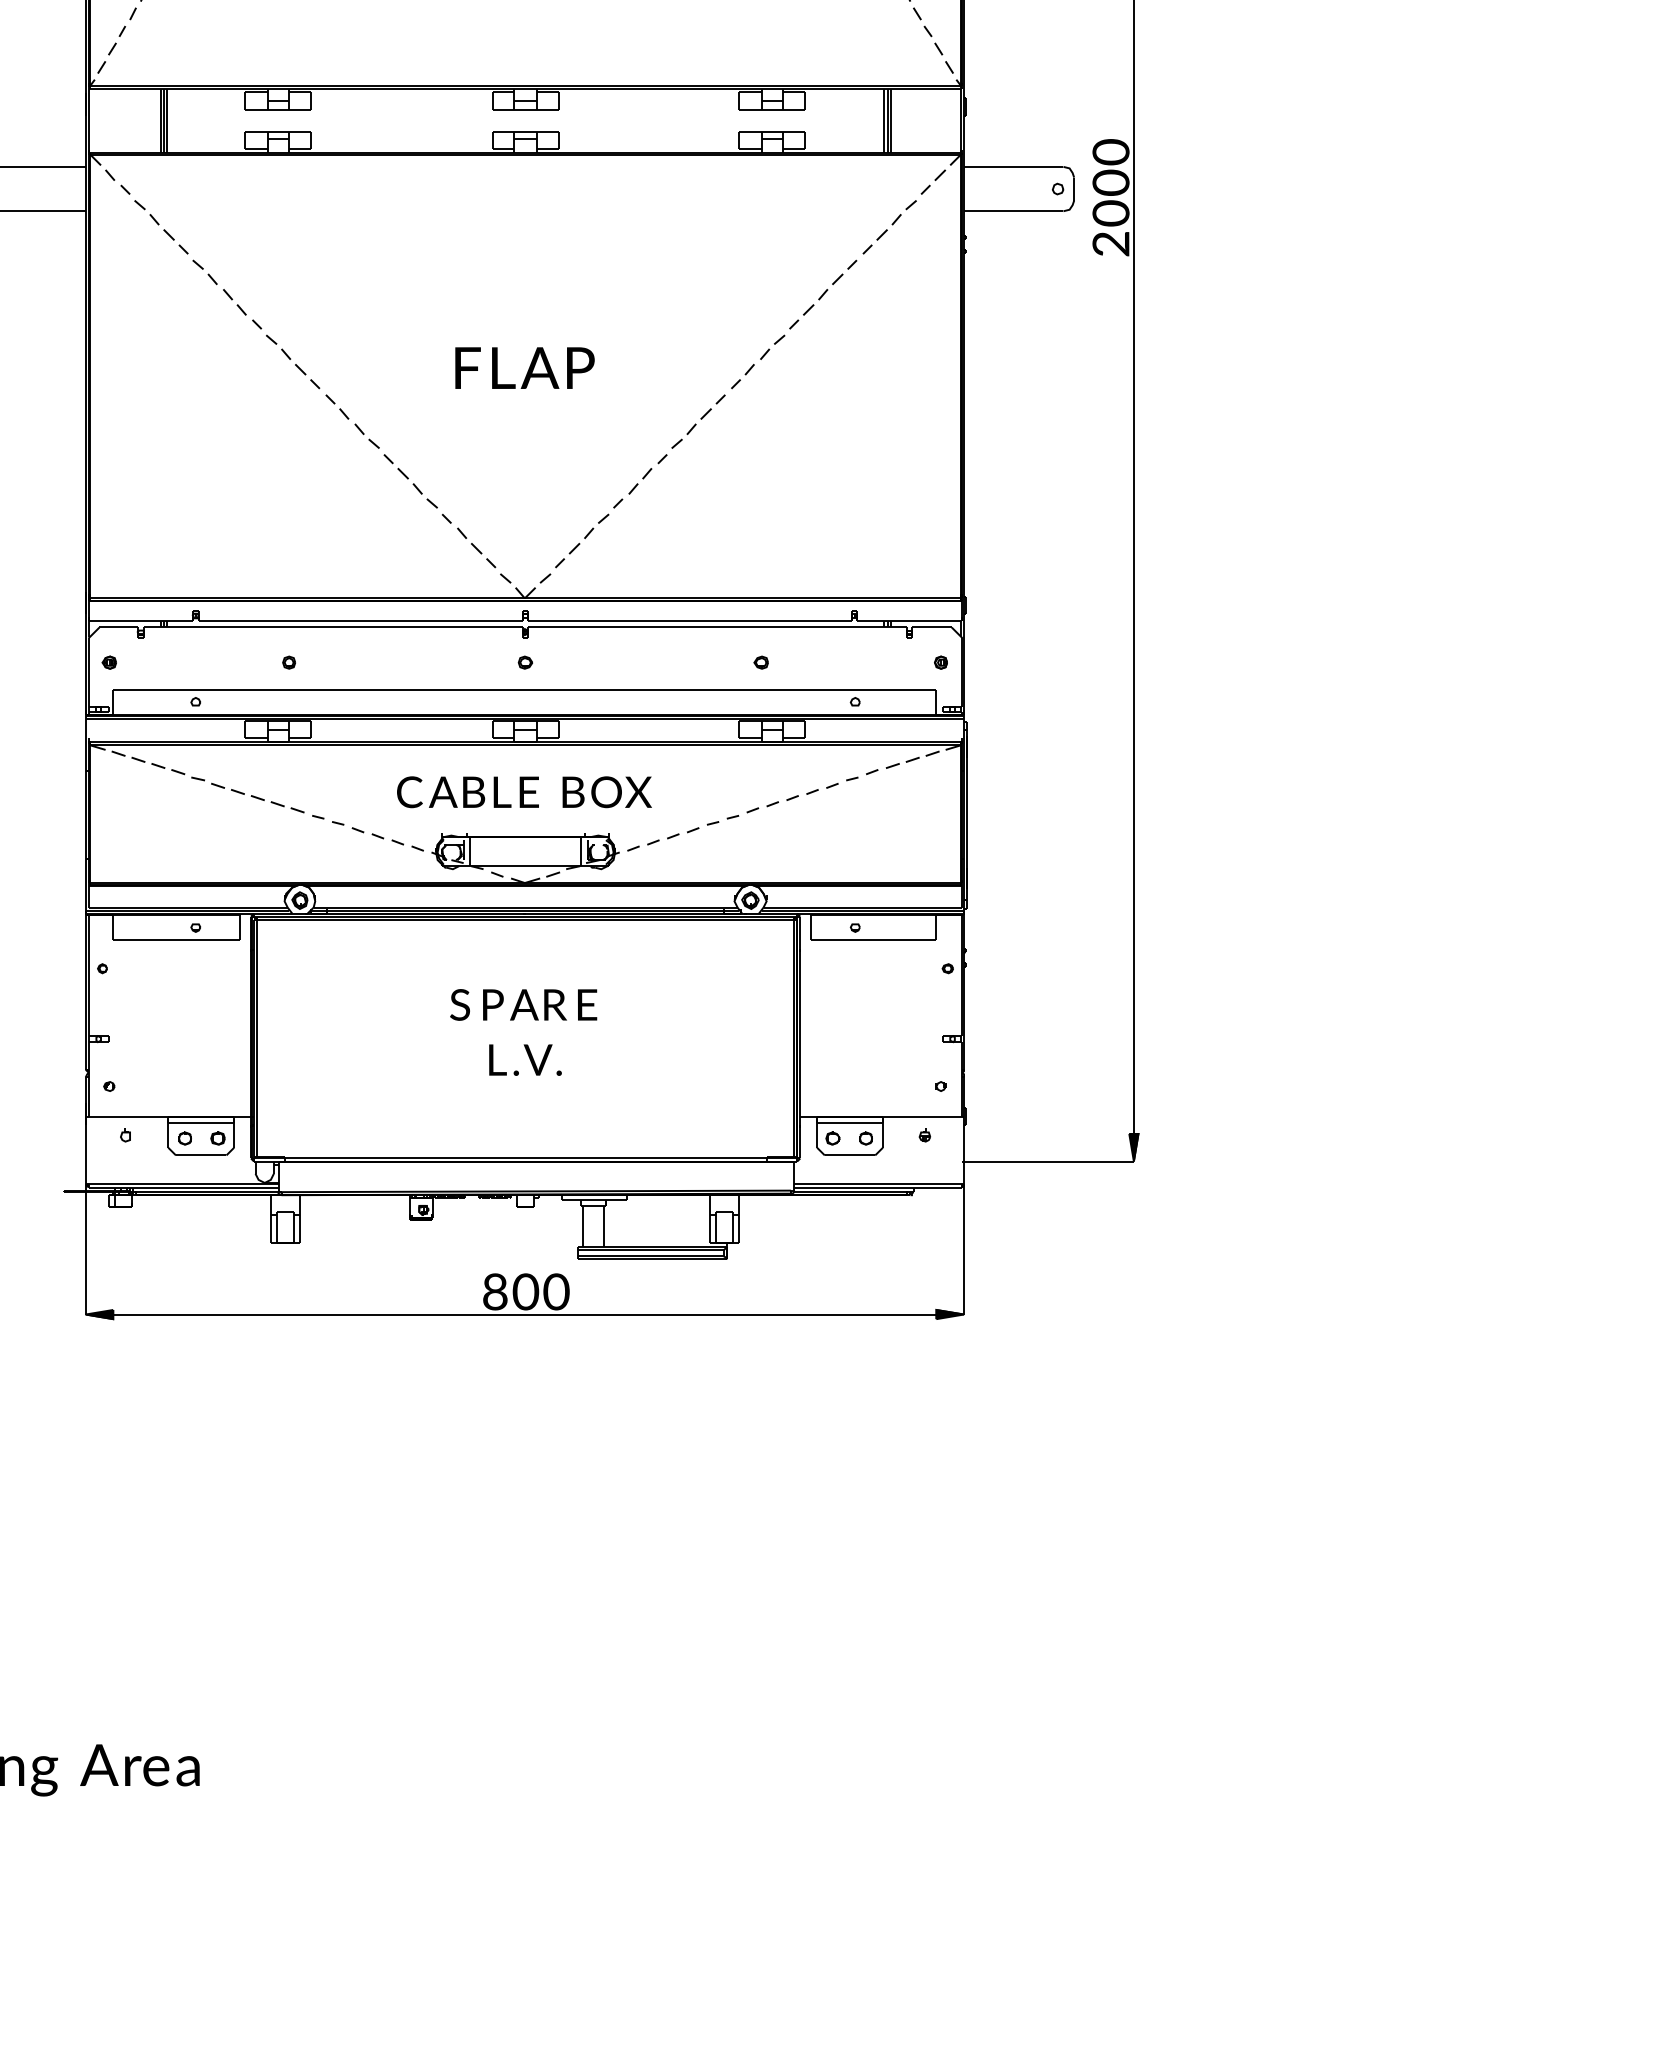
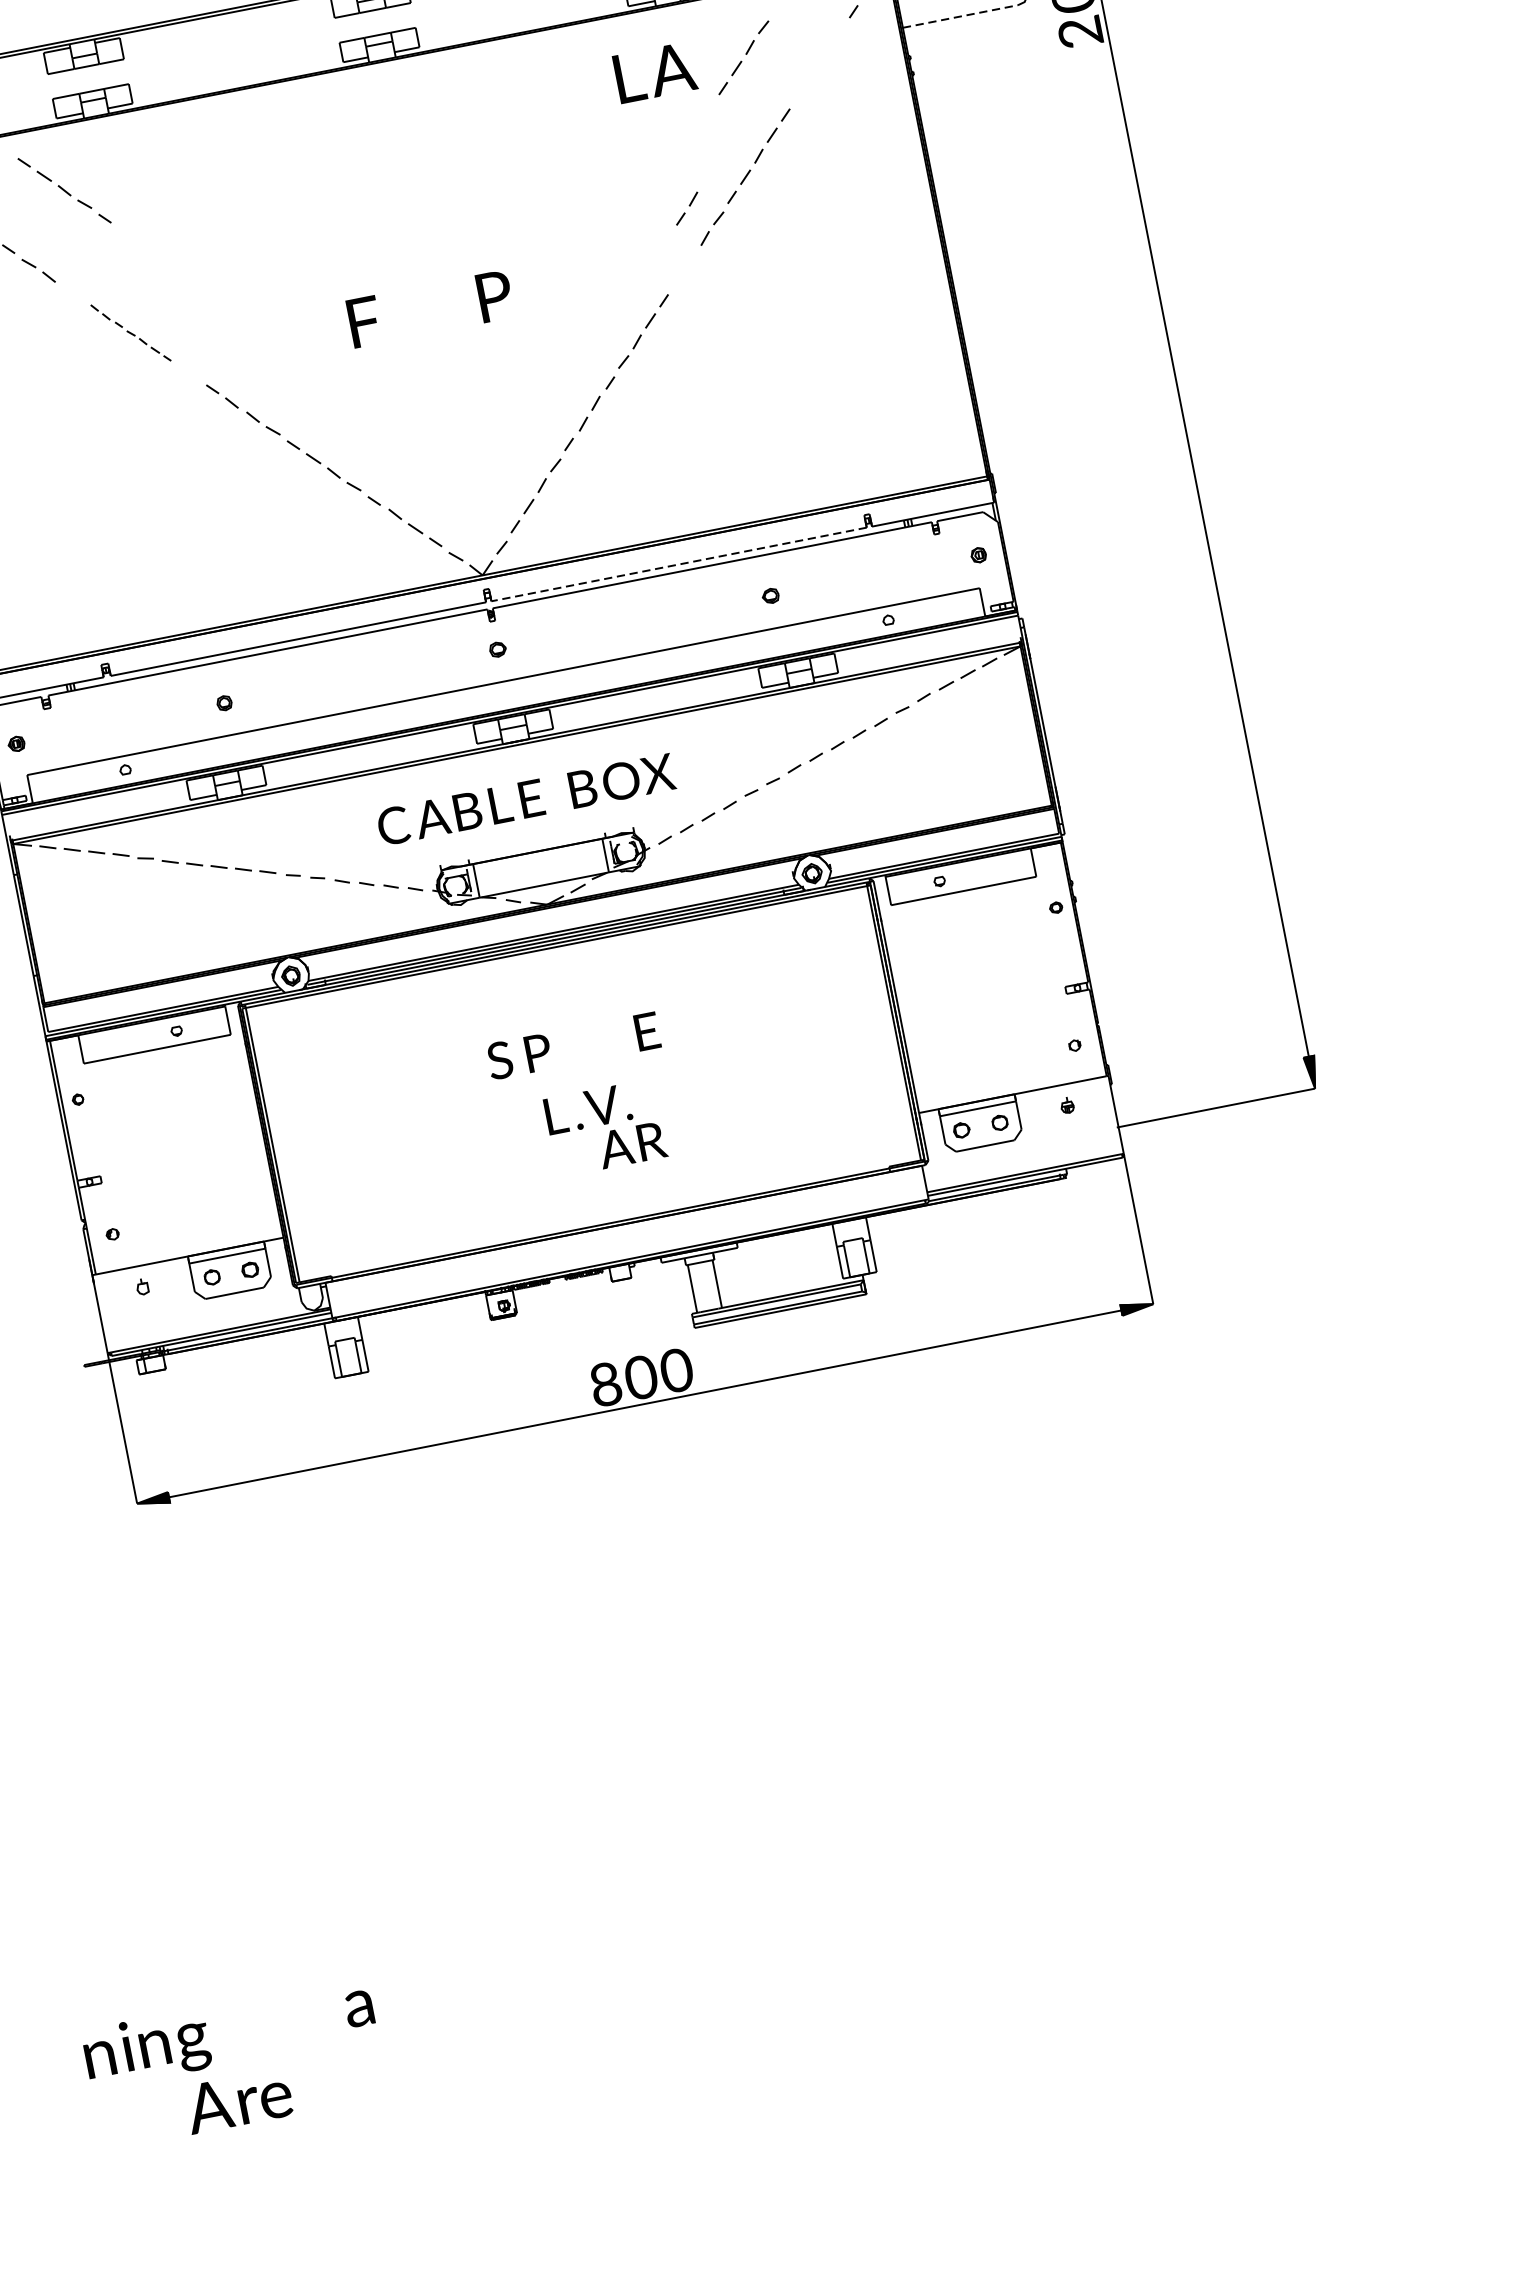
part: (239, 209) -> (64, 190), added
line: (1013, 211) -> (960, 16), solid -> dashed
part: (889, 227) -> (743, 58), moved
part: (271, 339) -> (130, 333), size x0.6
text: (525, 367) -> (654, 71), moved
part: (742, 376) -> (686, 208), moved
line: (689, 621) -> (678, 564), solid -> dashed
text: (538, 1004) -> (632, 1144), moved
text: (124, 1765) -> (238, 2101), moved

